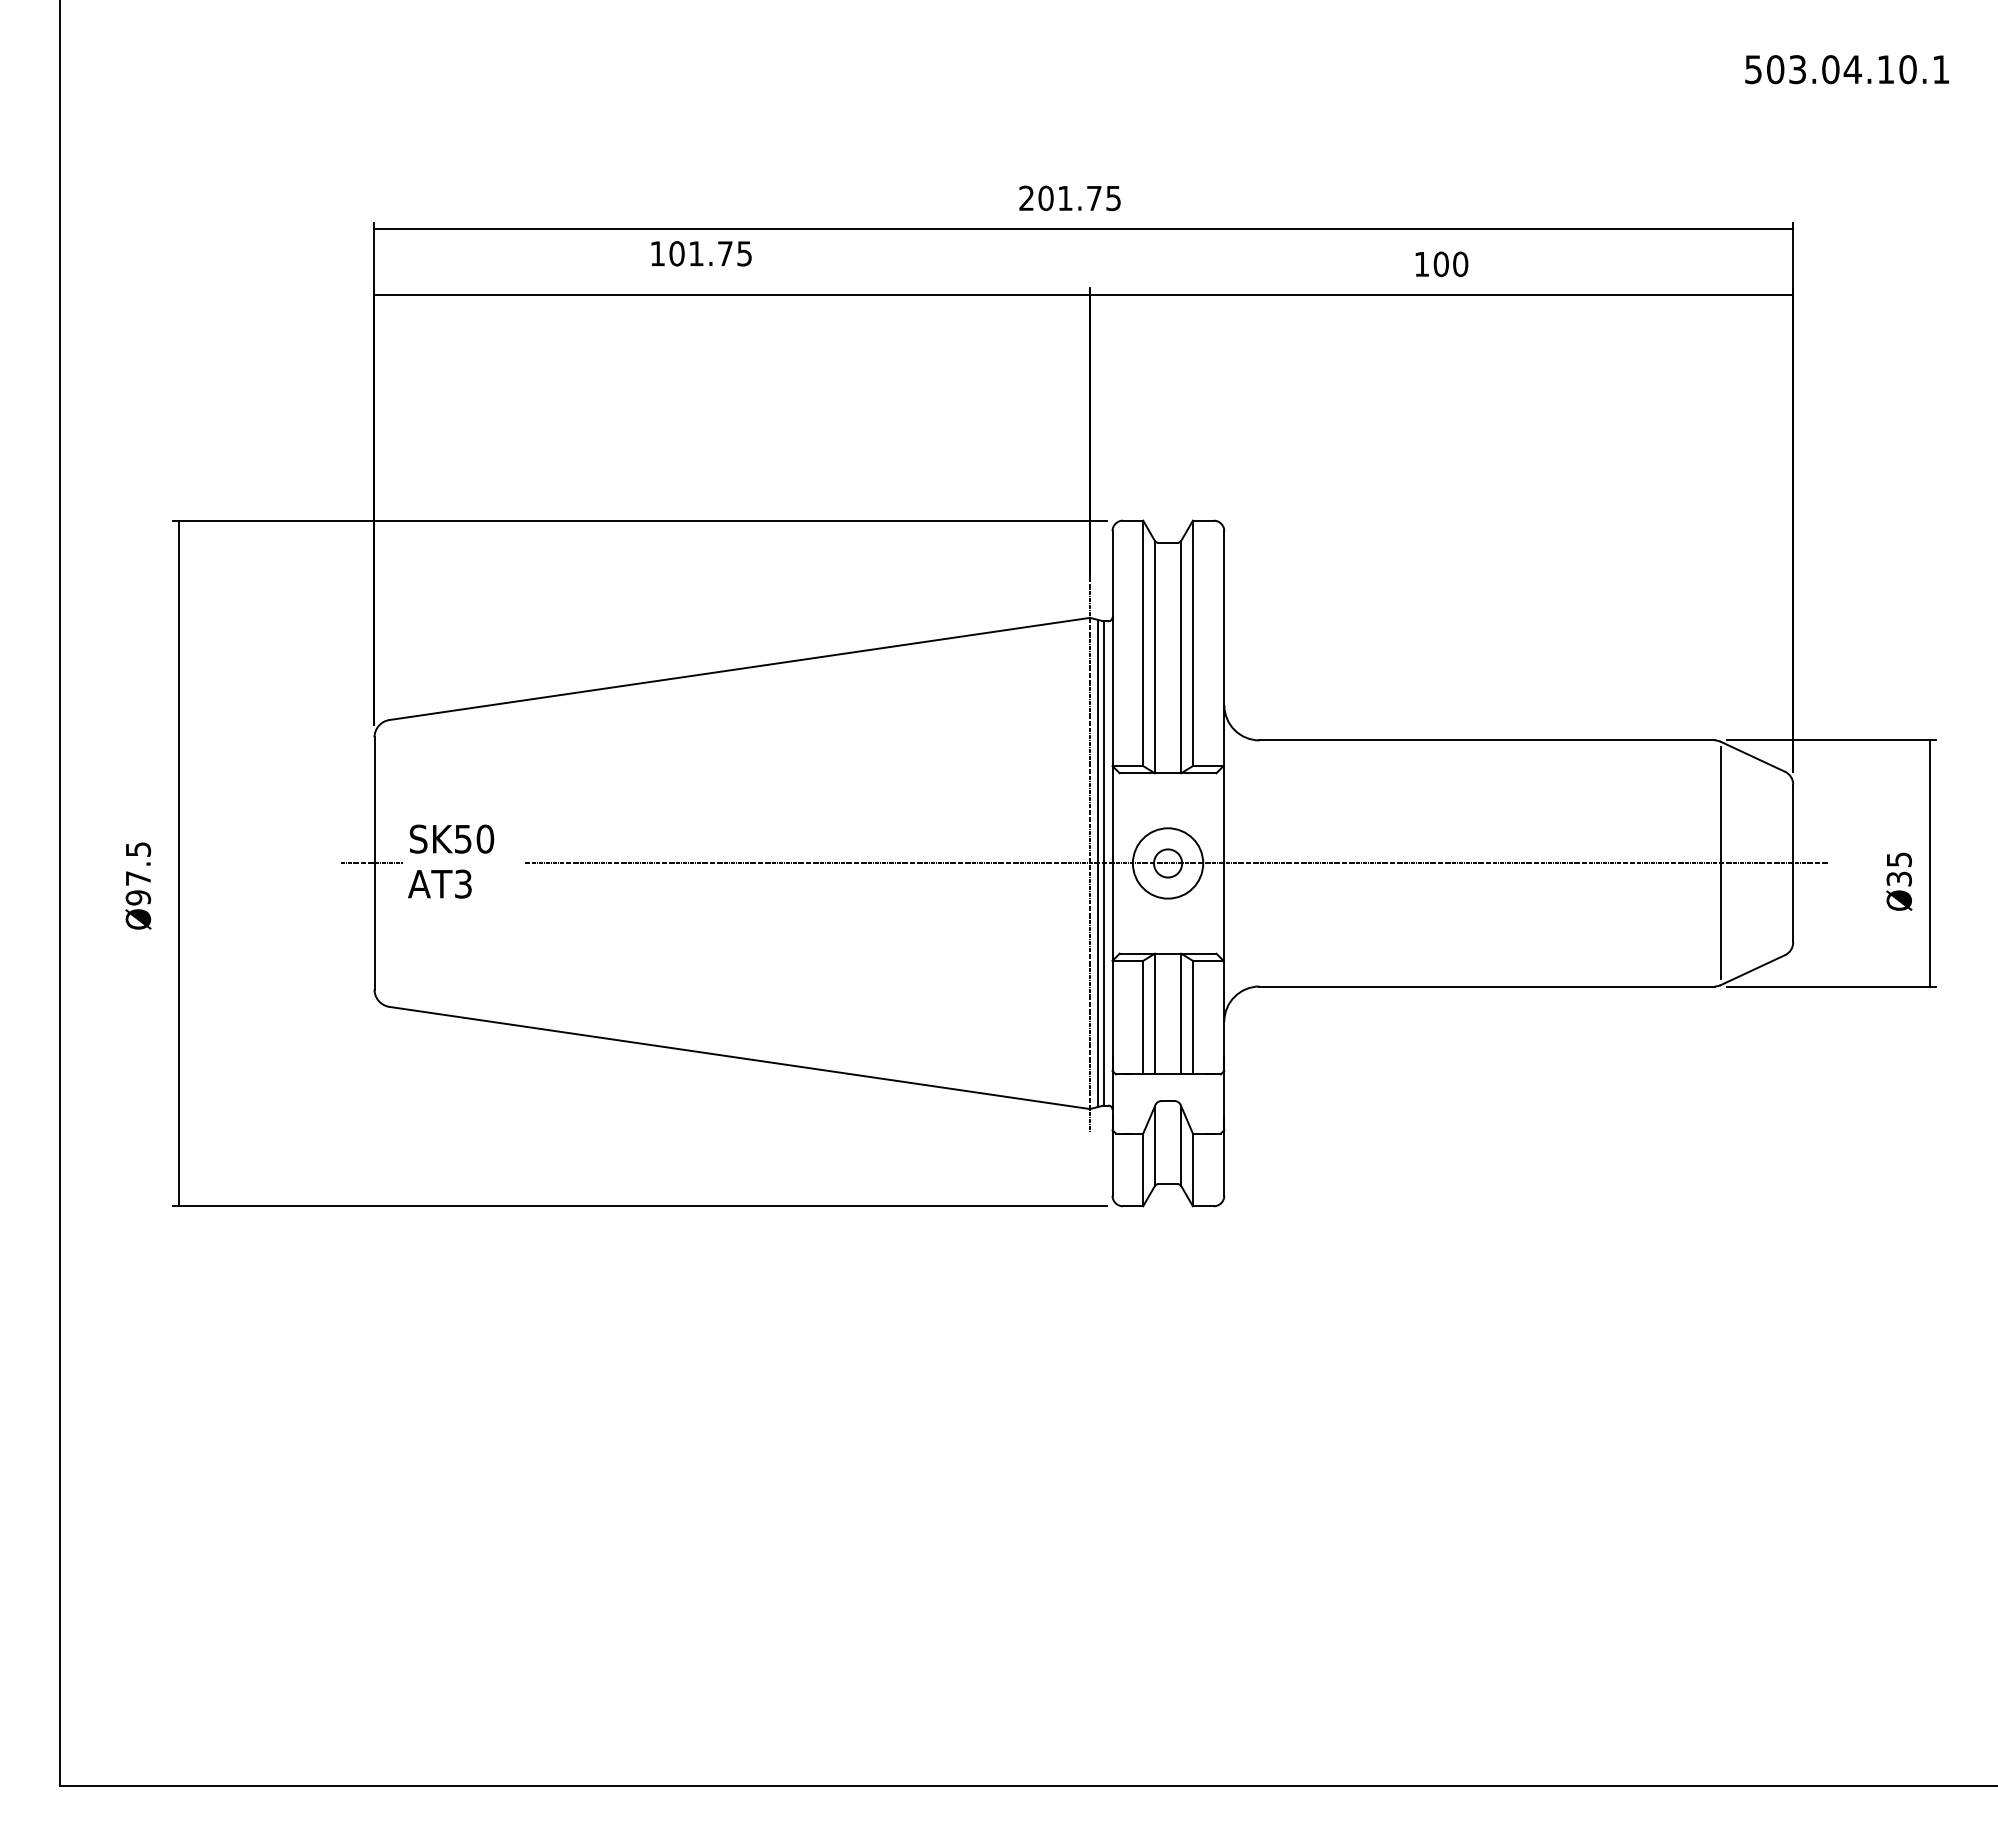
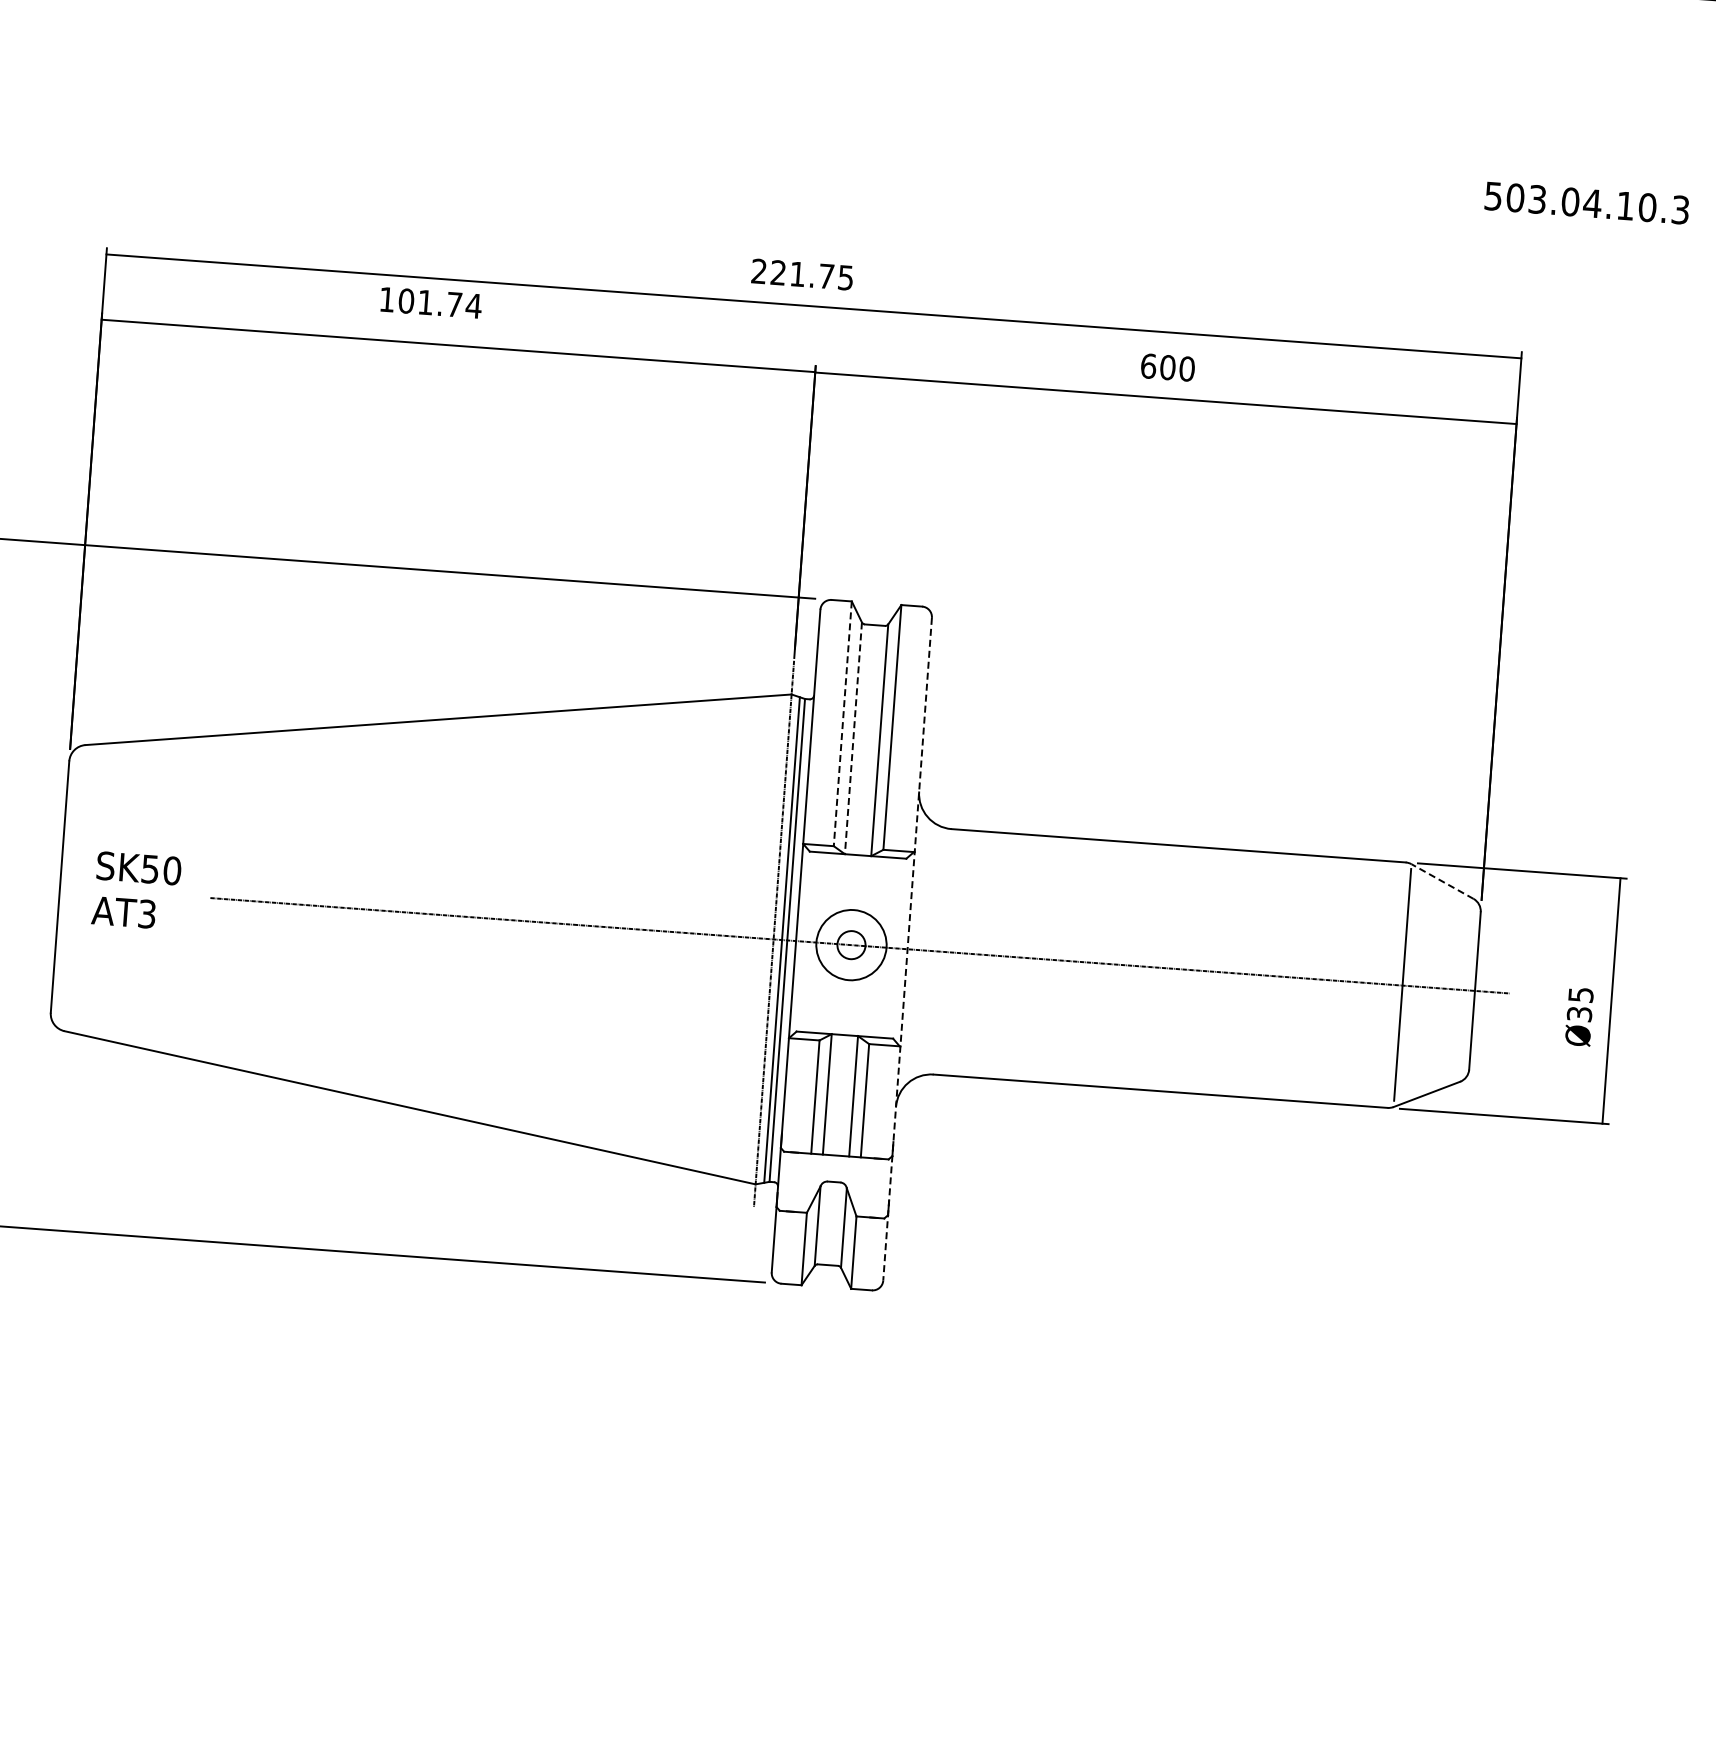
text: (1940, 69) -> (1679, 209), 503.04.10.1 -> 503.04.10.3
text: (1045, 198) -> (777, 272), 201.75 -> 221.75
text: (744, 253) -> (473, 305), 101.75 -> 101.74
text: (1421, 264) -> (1148, 366), 100 -> 600
line: (1143, 643) -> (843, 723), solid -> dashed
line: (1154, 657) -> (853, 738), solid -> dashed
line: (1752, 756) -> (1442, 881), solid -> dashed
line: (371, 863) -> (57, 886), removed
line: (1224, 863) -> (907, 949), solid -> dashed

